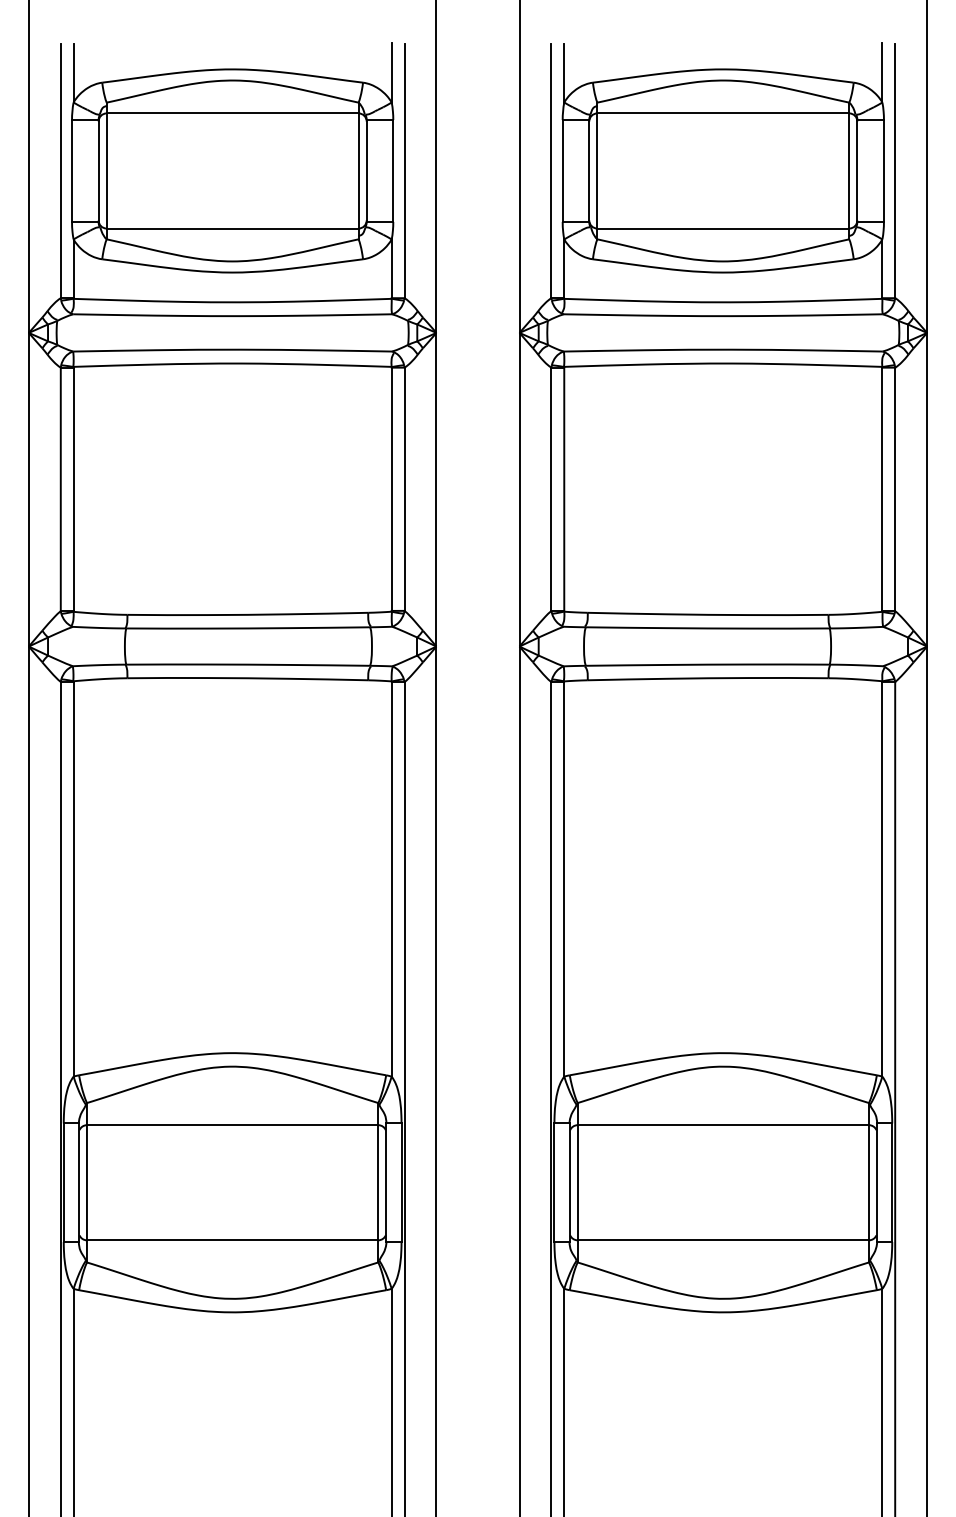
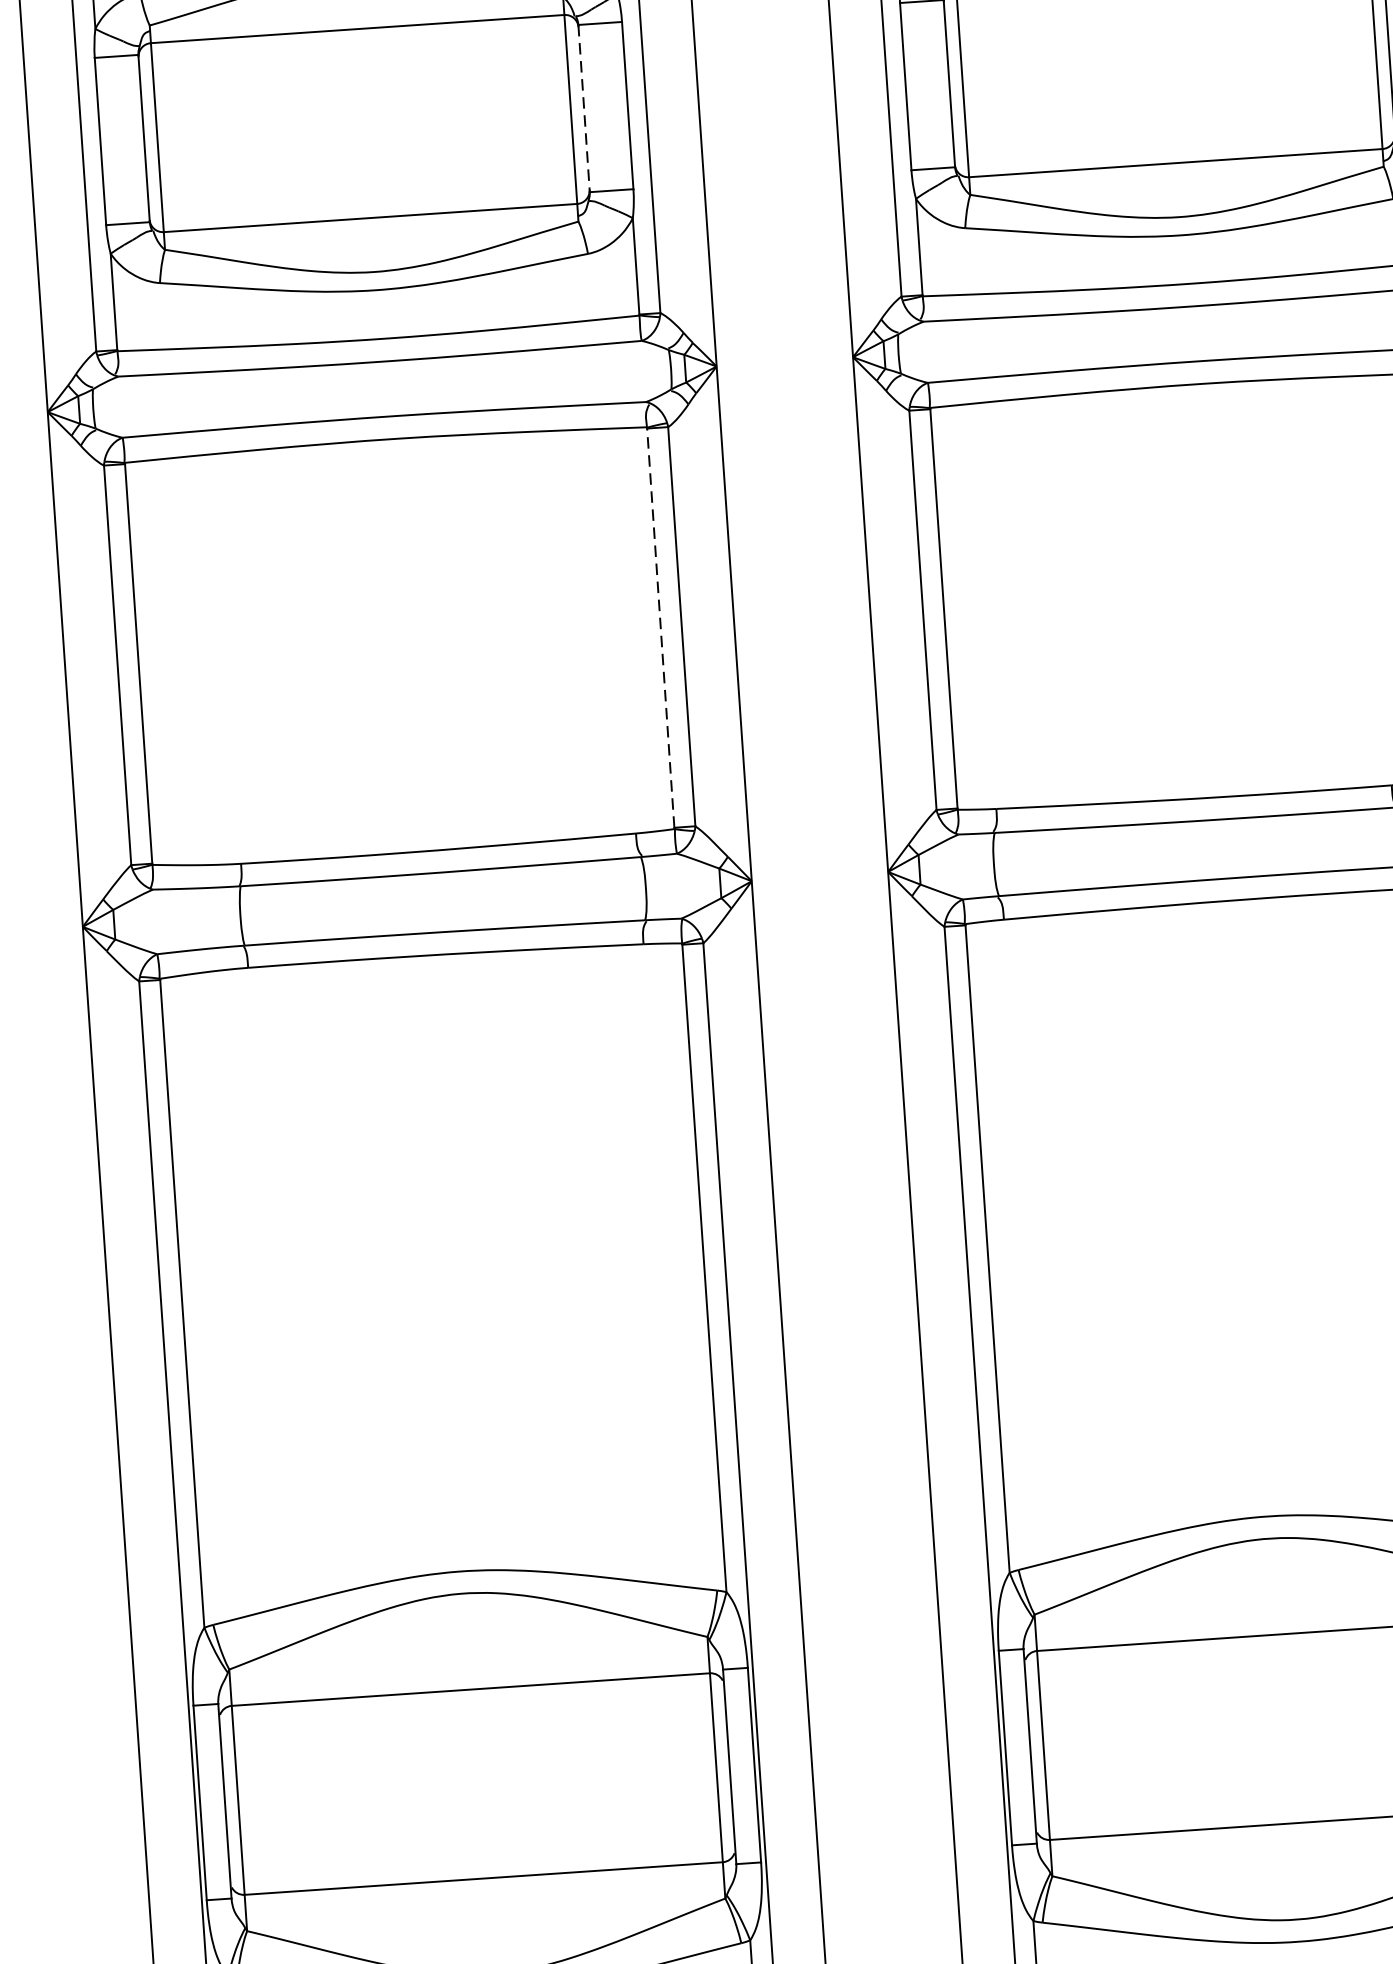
line: (366, 170) -> (583, 107), solid -> dashed
line: (391, 488) -> (660, 626), solid -> dashed

